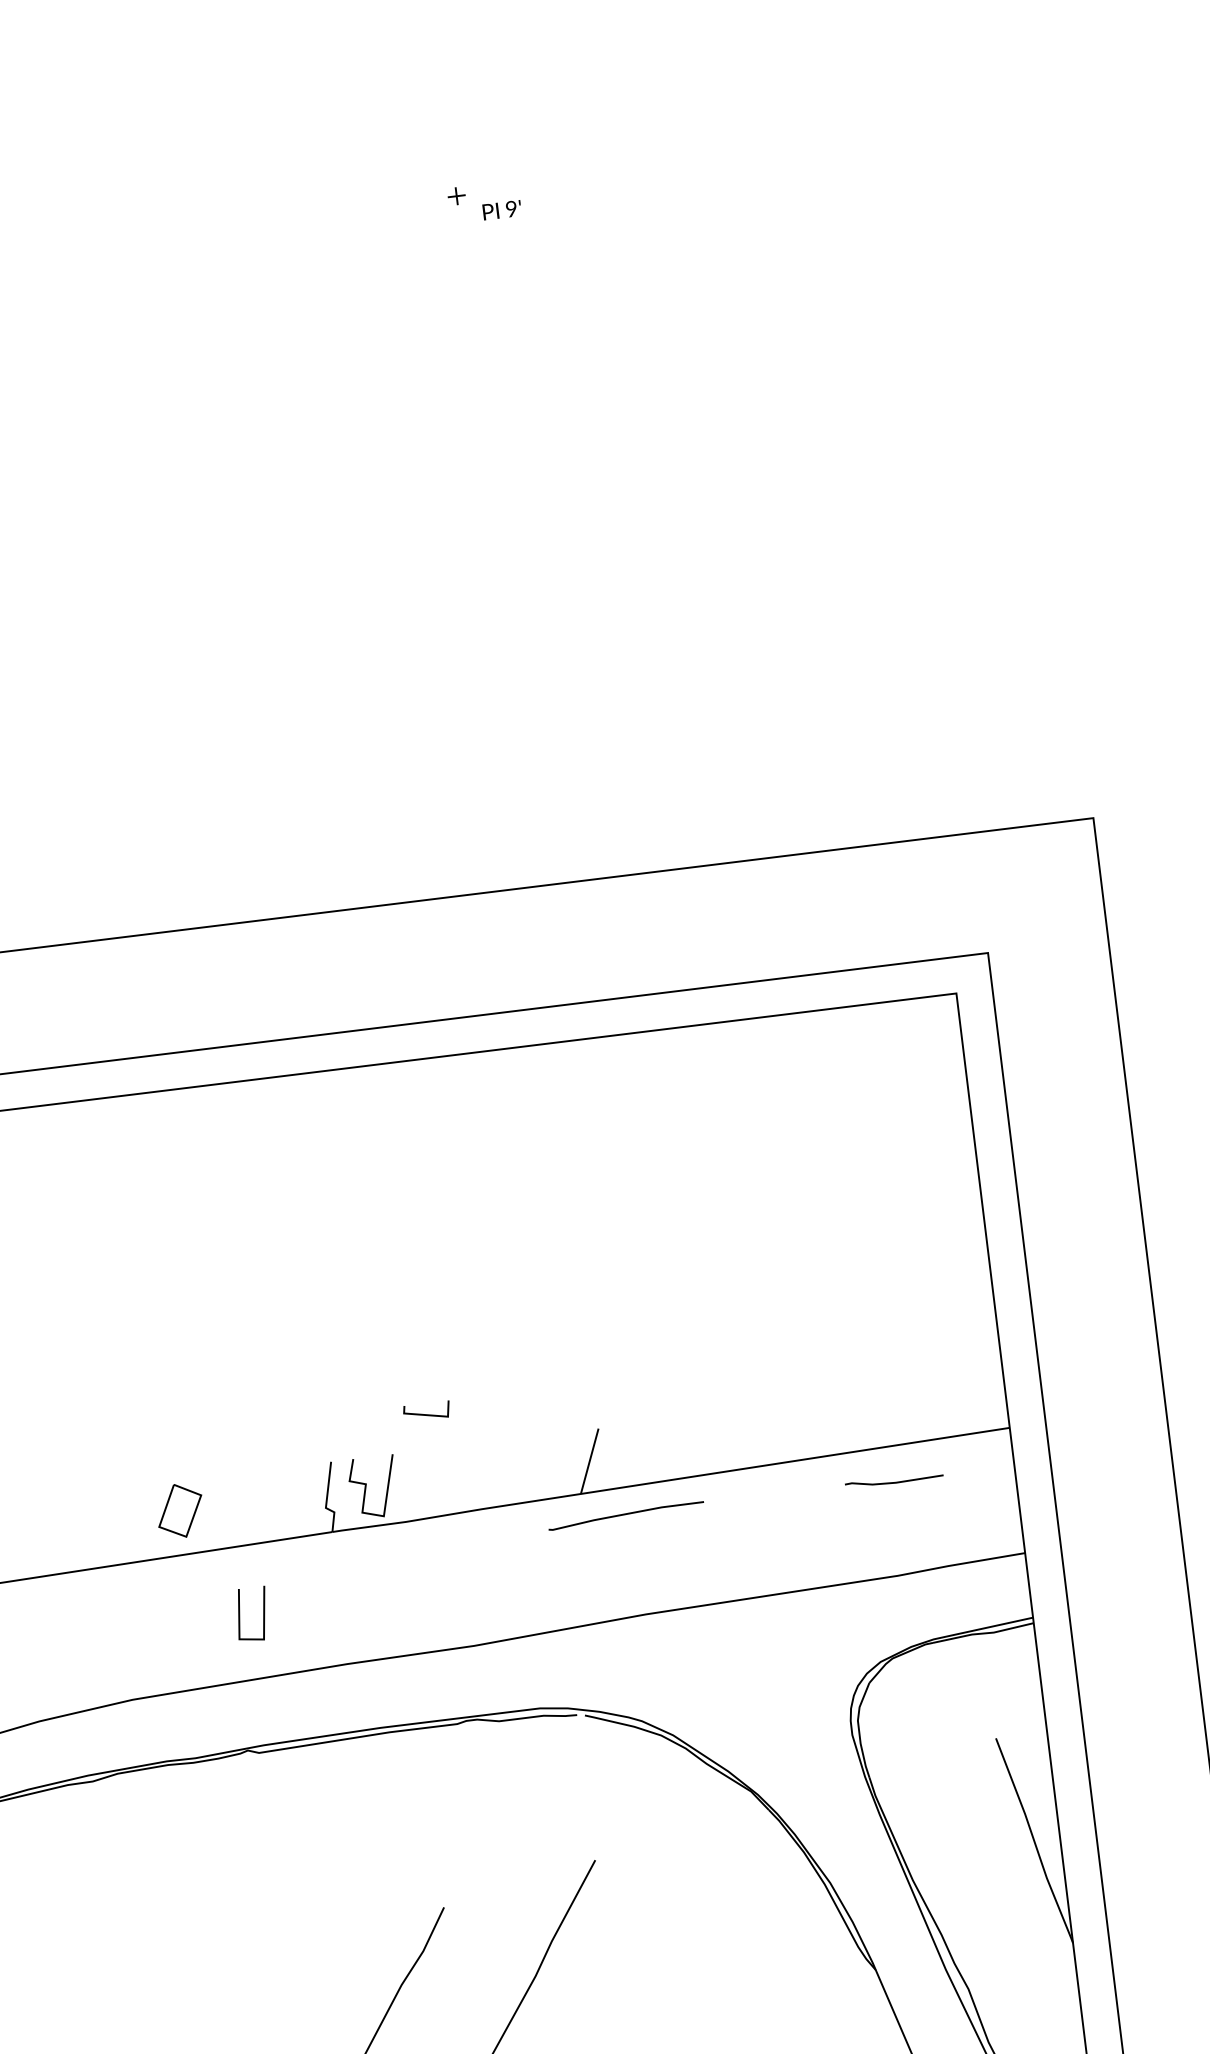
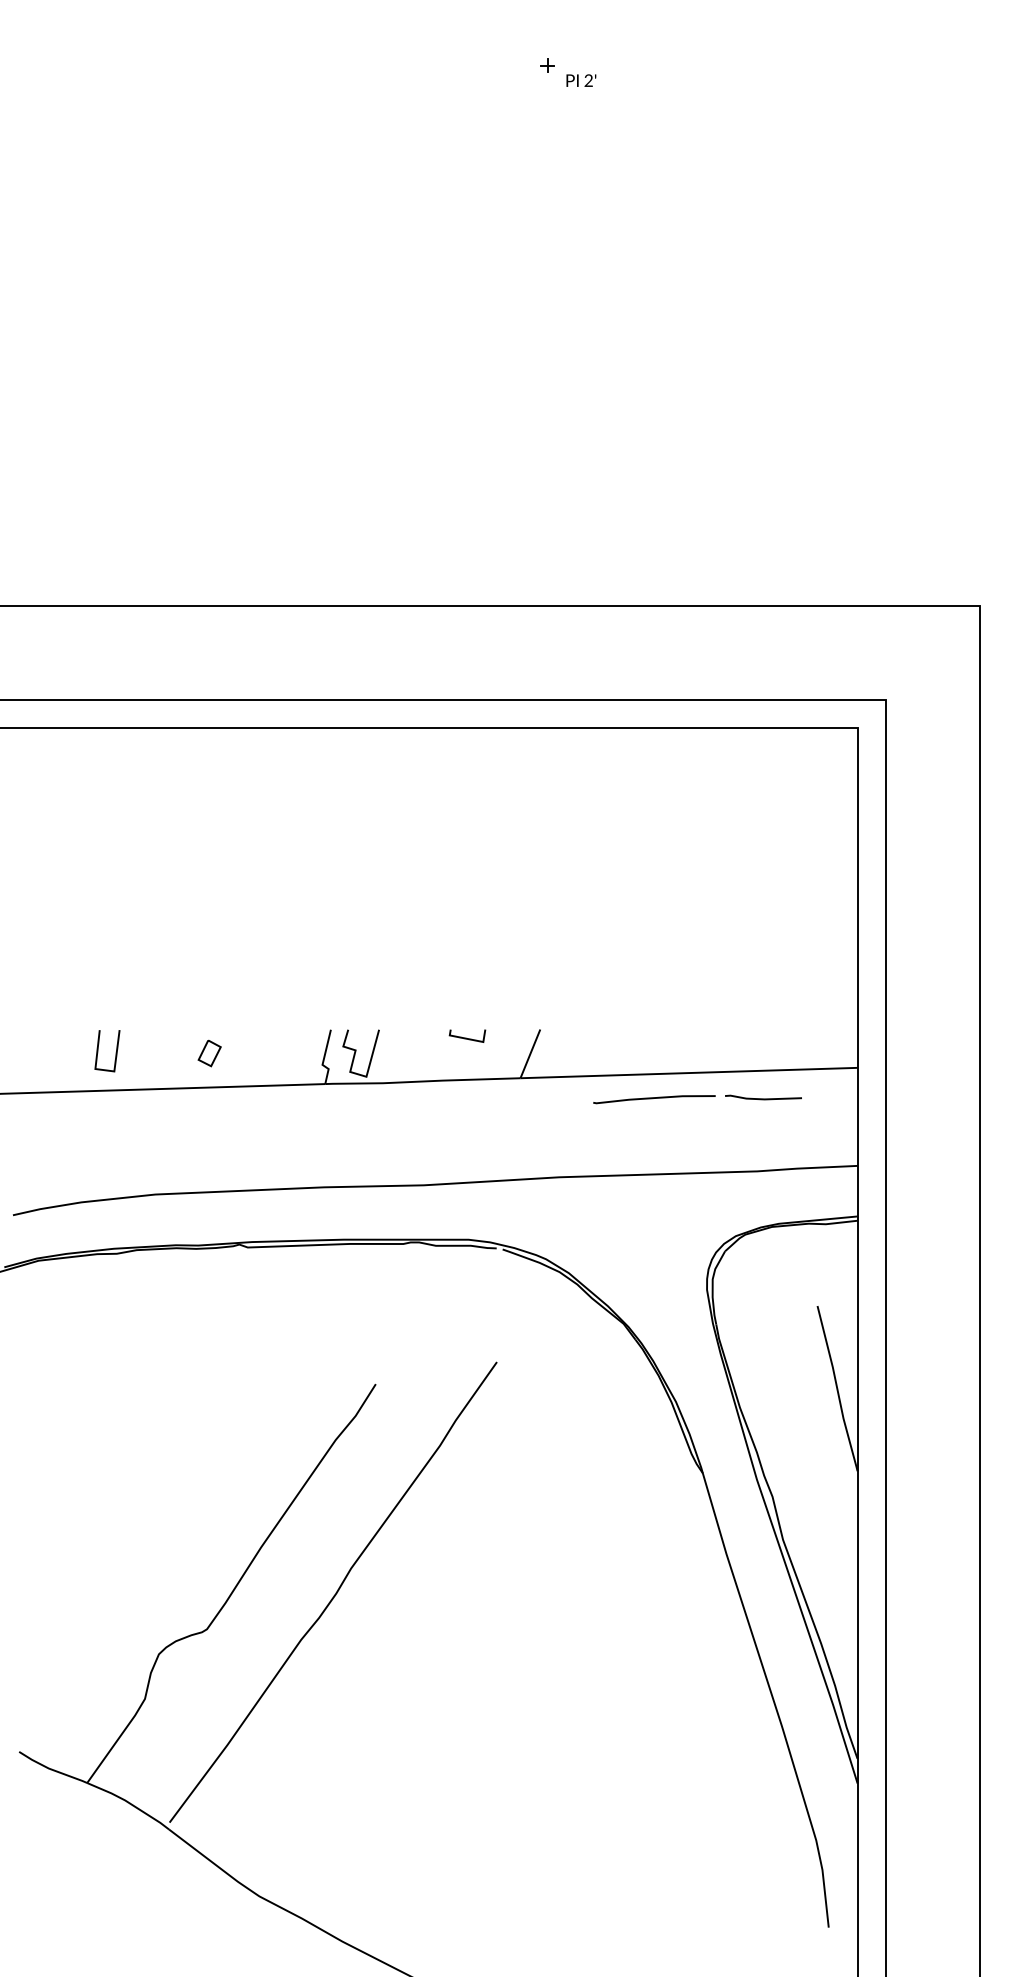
text: (511, 210) -> (588, 81), 9' -> 2'
line: (425, 1413) -> (466, 1037), moved
part: (179, 1511) -> (209, 1053), size x0.62
line: (626, 1514) -> (654, 1098), moved
line: (262, 1615) -> (115, 1052), moved

